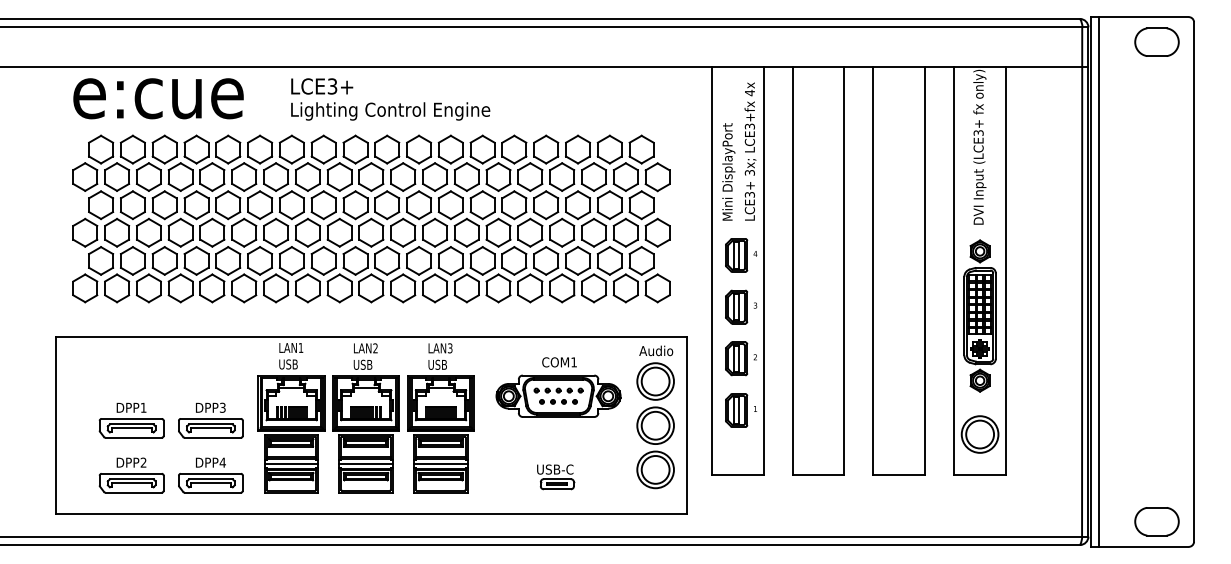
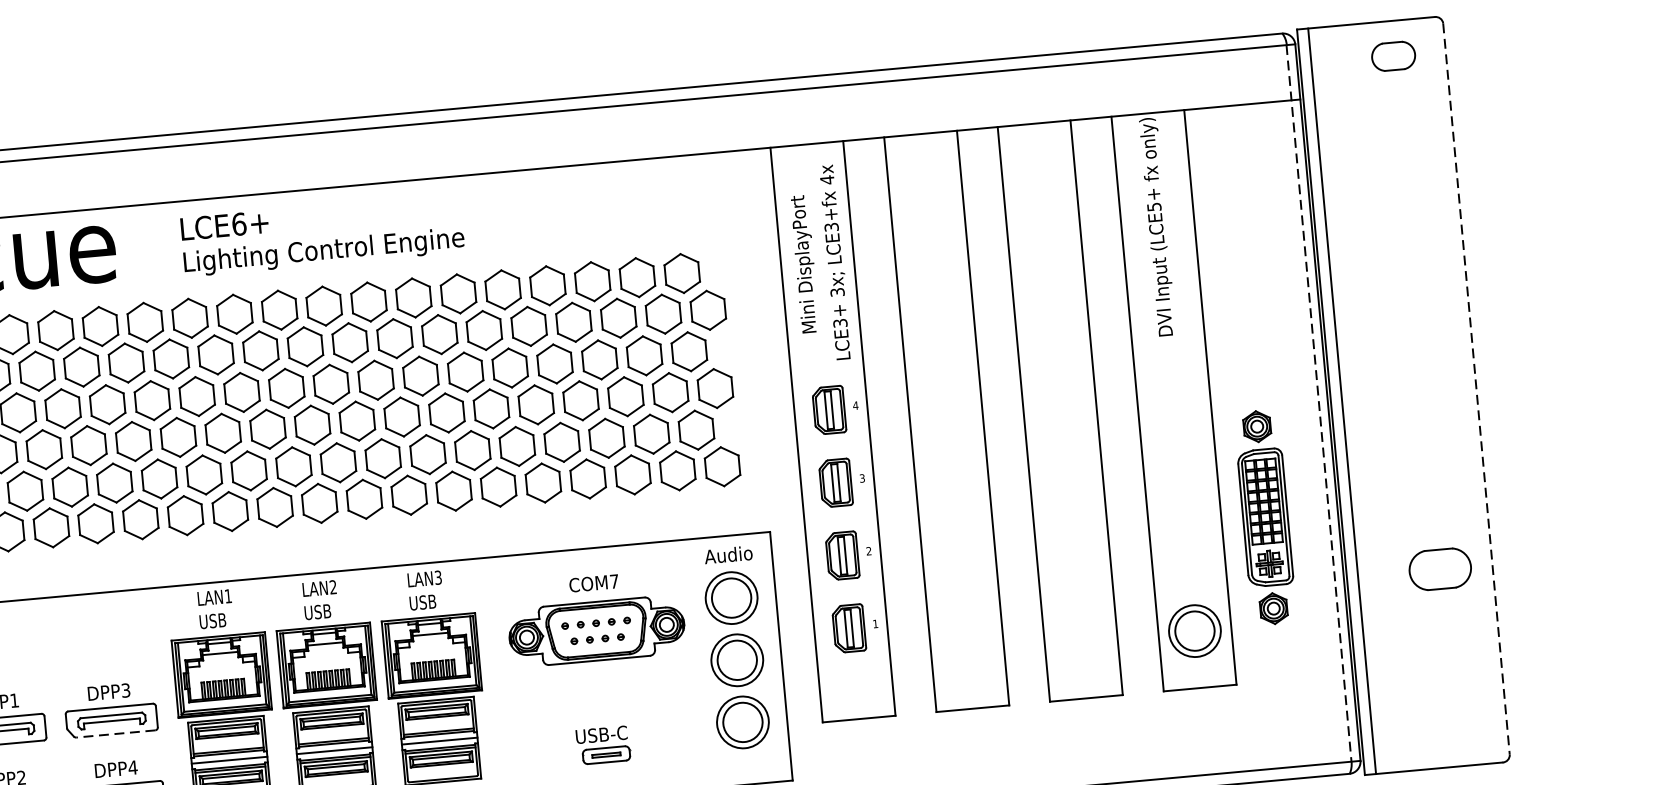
part: (1156, 41) -> (1392, 55), size x0.7
text: (332, 86) -> (239, 224), LCE3+ -> LCE6+
text: (977, 132) -> (1152, 206), (LCE3+ -> (LCE5+
text: (728, 171) -> (804, 263), moved
line: (1194, 281) -> (1477, 388), solid -> dashed
line: (1082, 282) -> (1319, 404), solid -> dashed
part: (979, 315) -> (1264, 516), moved
text: (573, 362) -> (613, 581), COM1 -> COM7
line: (212, 437) -> (115, 733), solid -> dashed
part: (1156, 521) -> (1439, 569), moved

